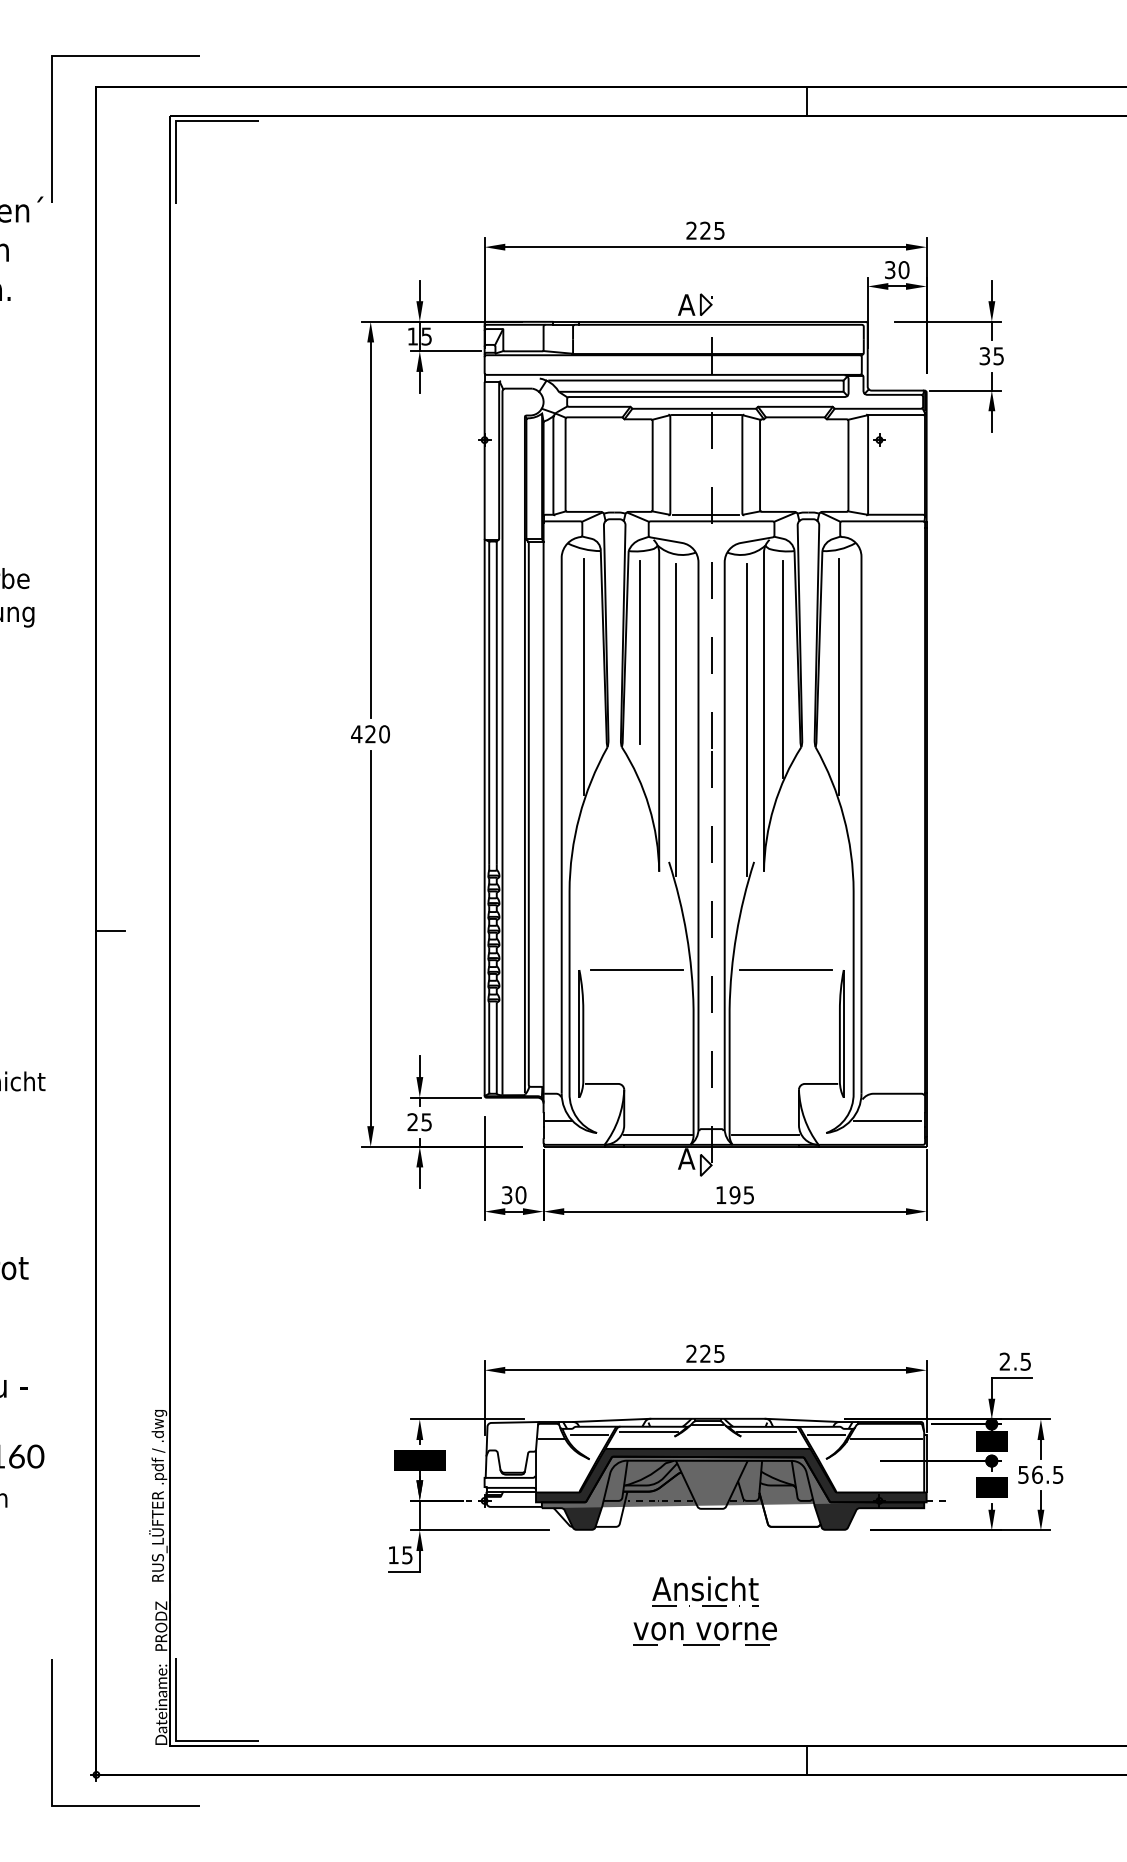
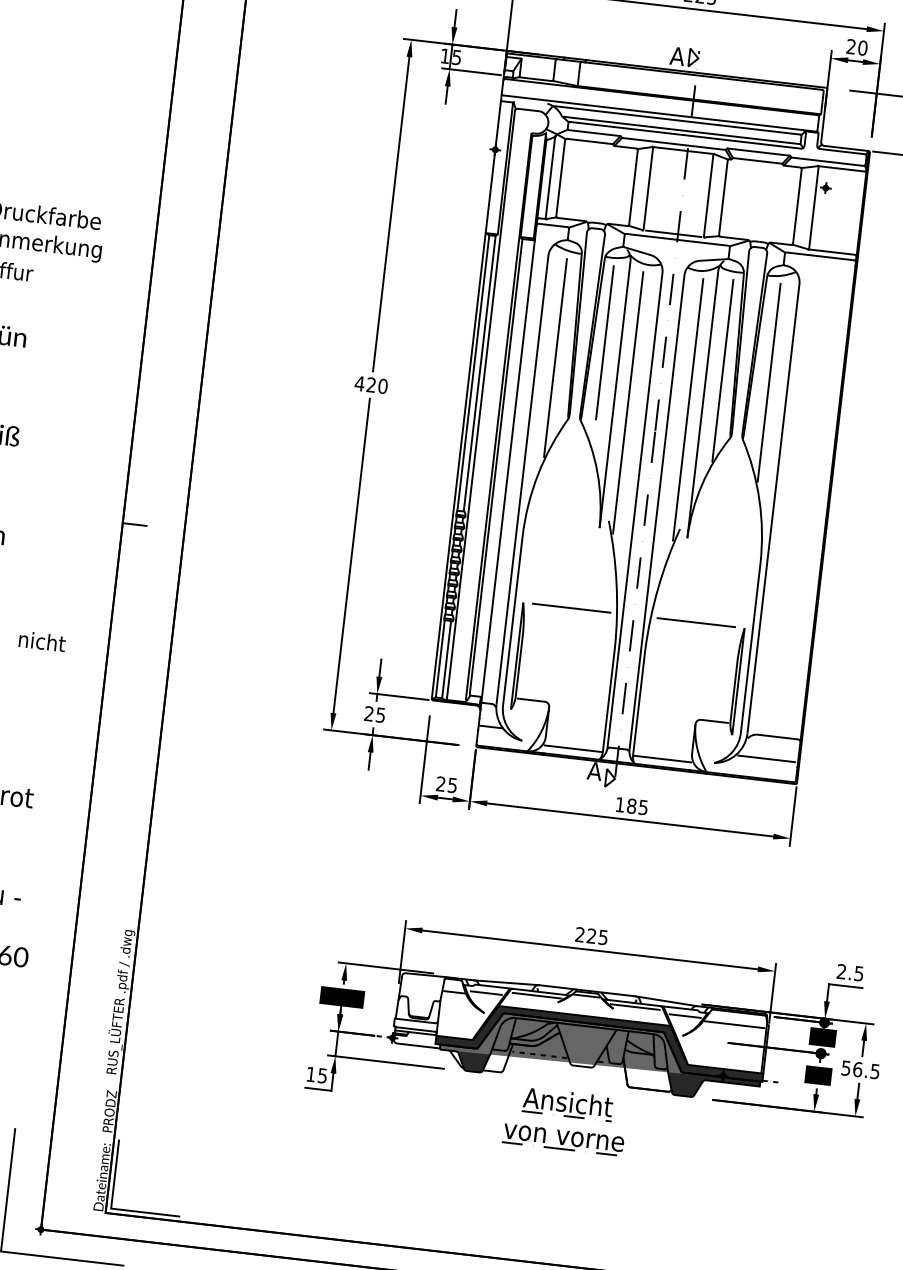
text: (890, 270) -> (851, 47), 30 -> 20
text: (513, 1195) -> (446, 785), 30 -> 25
text: (734, 1195) -> (631, 806), 195 -> 185
part: (704, 1610) -> (565, 1120), moved

